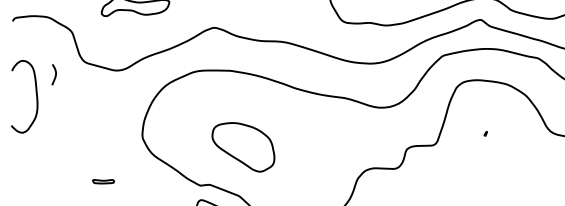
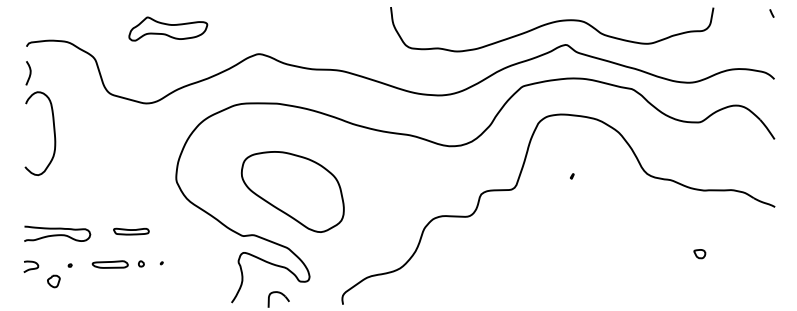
curve: (55, 74) -> (29, 73), moved
part: (243, 146) -> (292, 191), size x1.43
part: (103, 181) -> (131, 231), size x1.43
curve: (39, 184) -> (57, 234), added

